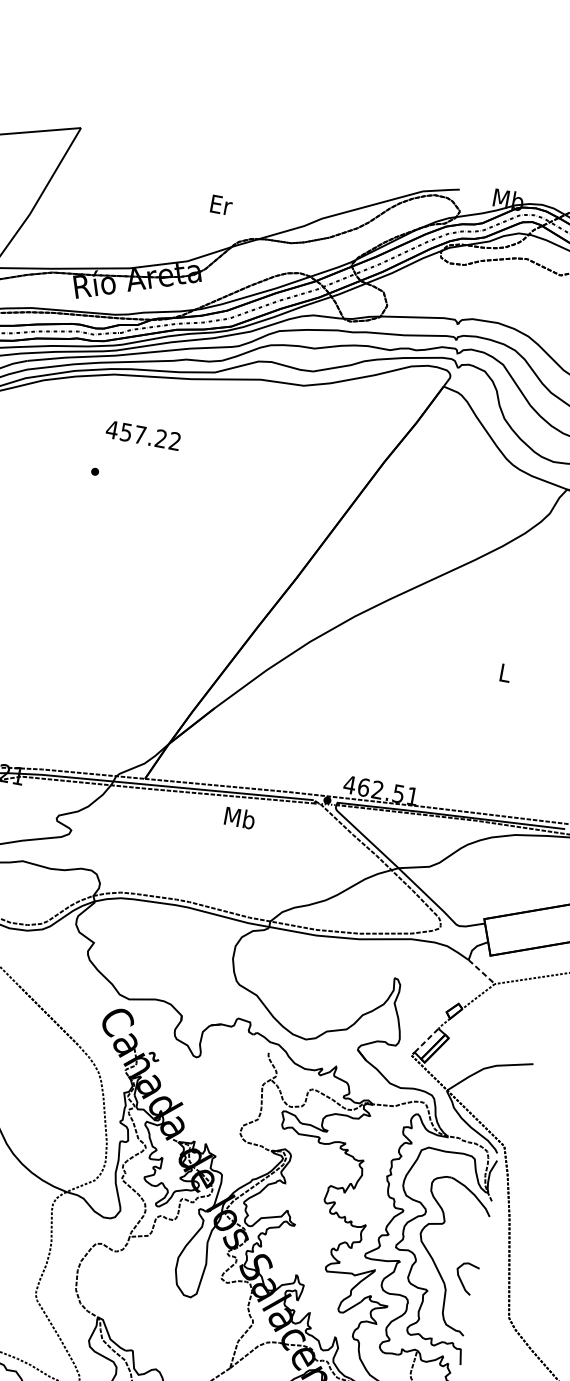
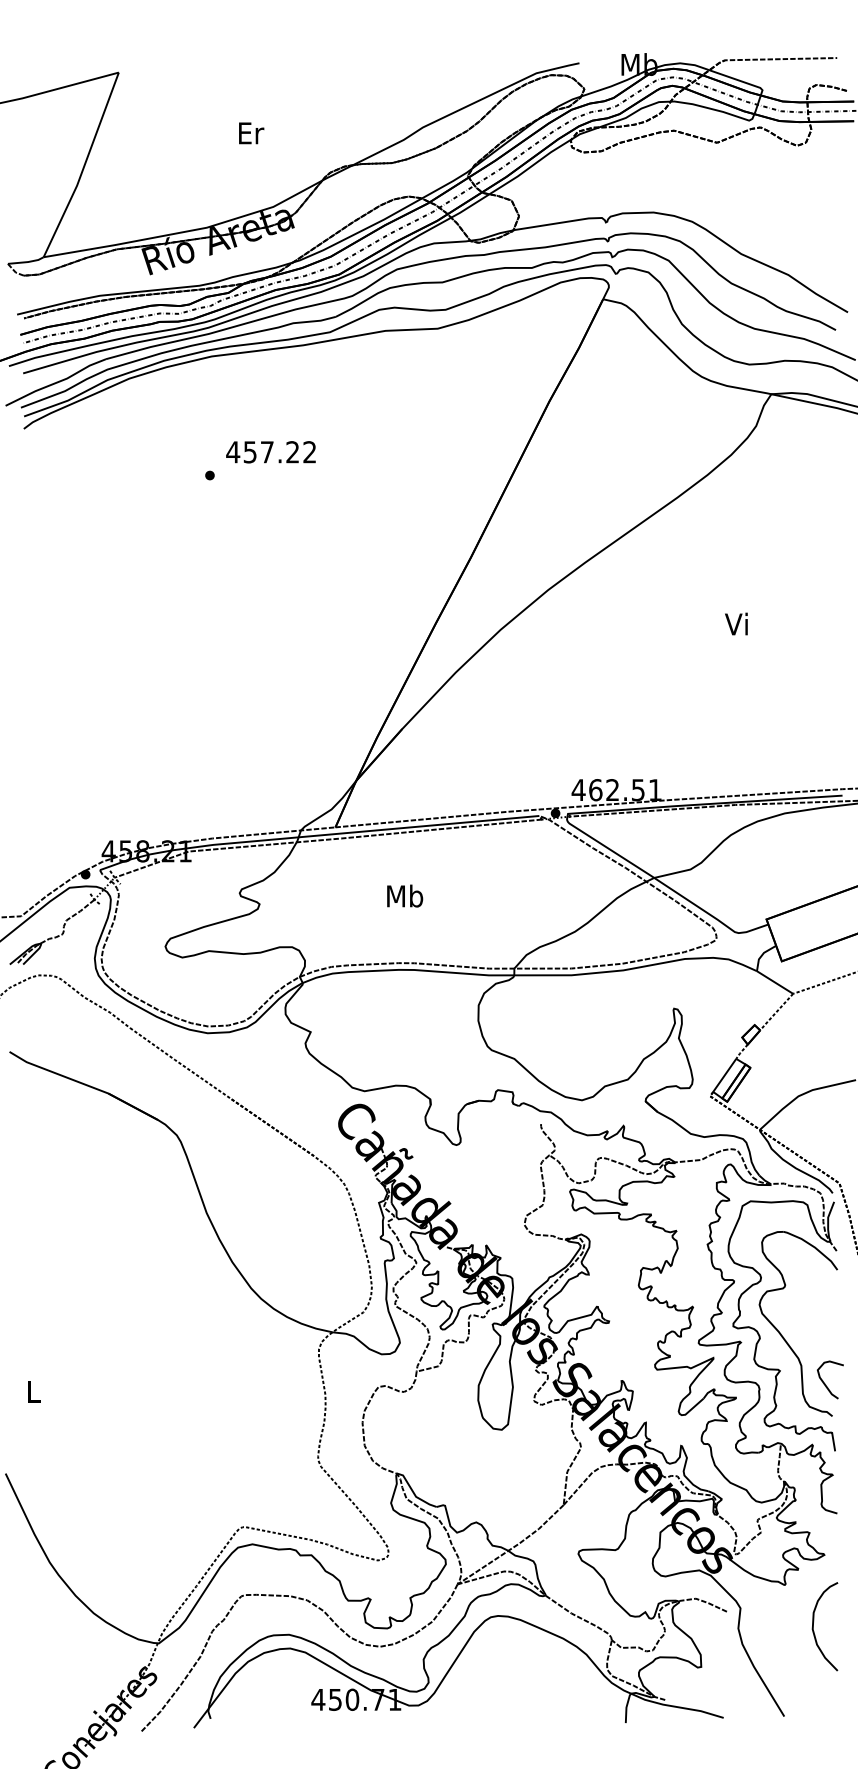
text: (221, 205) -> (251, 133), moved
text: (142, 435) -> (270, 452), moved
text: (504, 672) -> (736, 623), L -> Vi
text: (240, 817) -> (405, 895), moved
line: (482, 972) -> (775, 982), dashed -> solid
line: (427, 1040) -> (725, 1075), dashed -> solid
curve: (461, 1280) -> (825, 1383), moved

